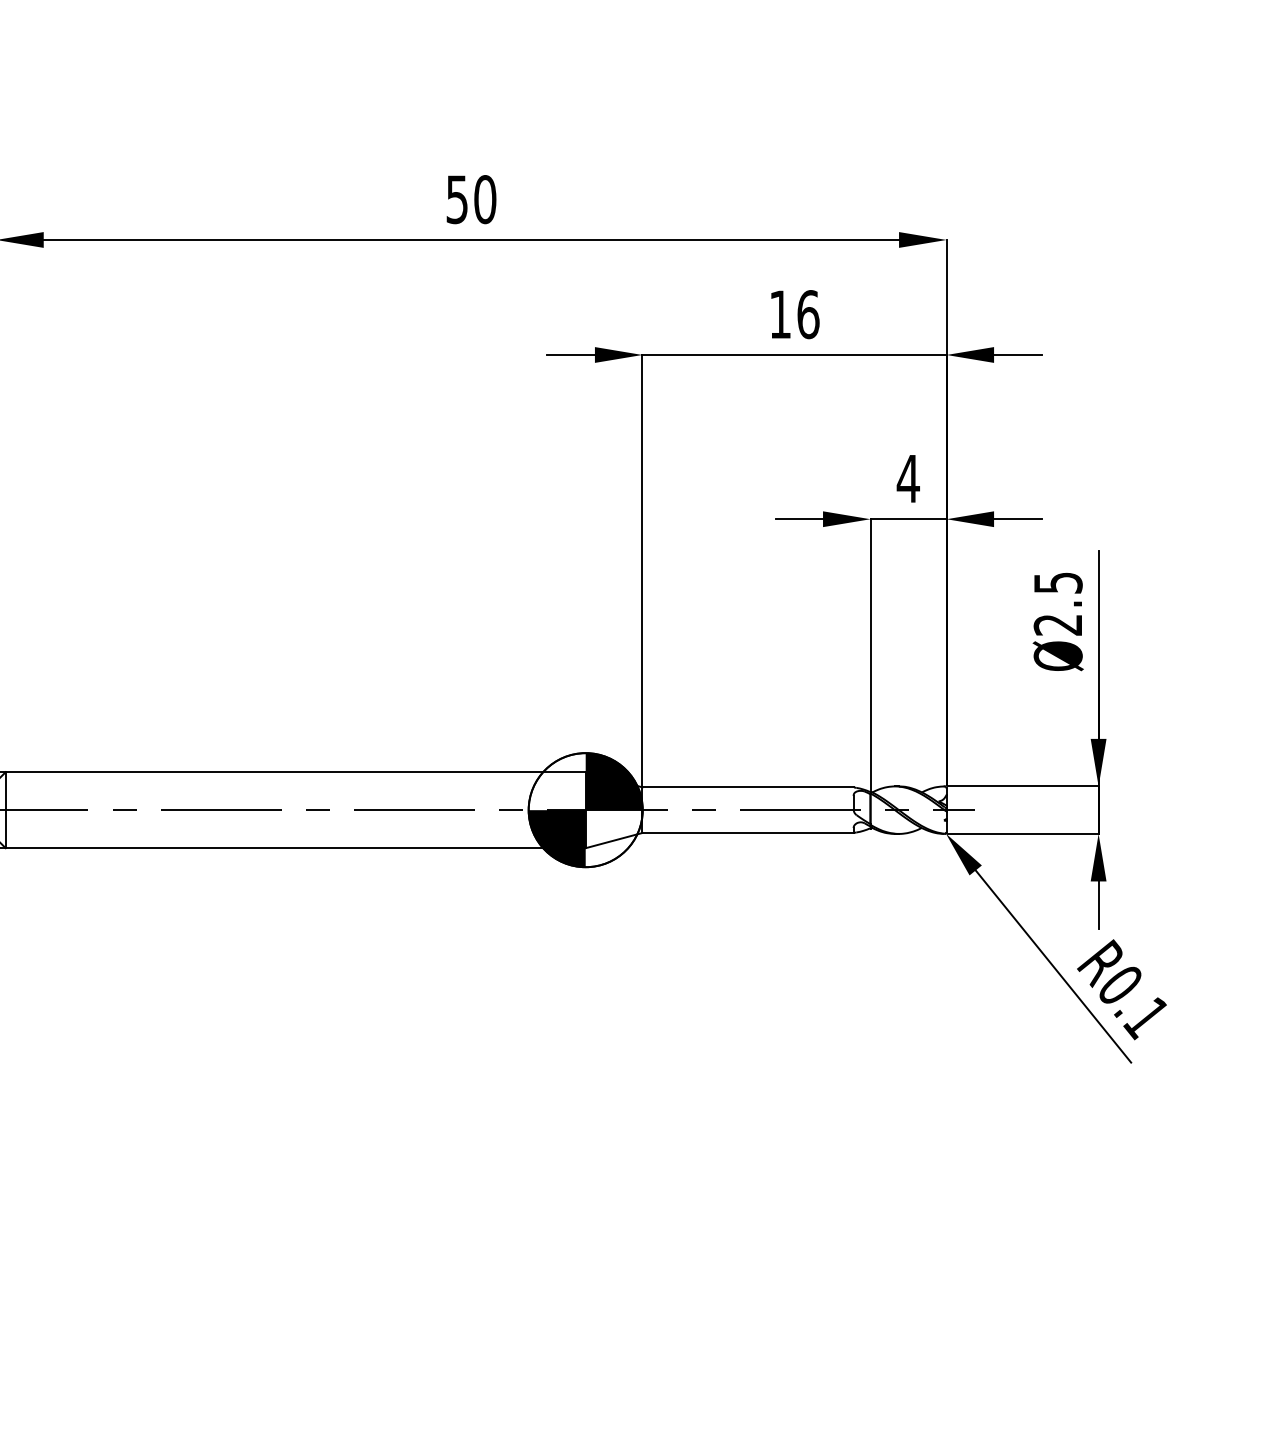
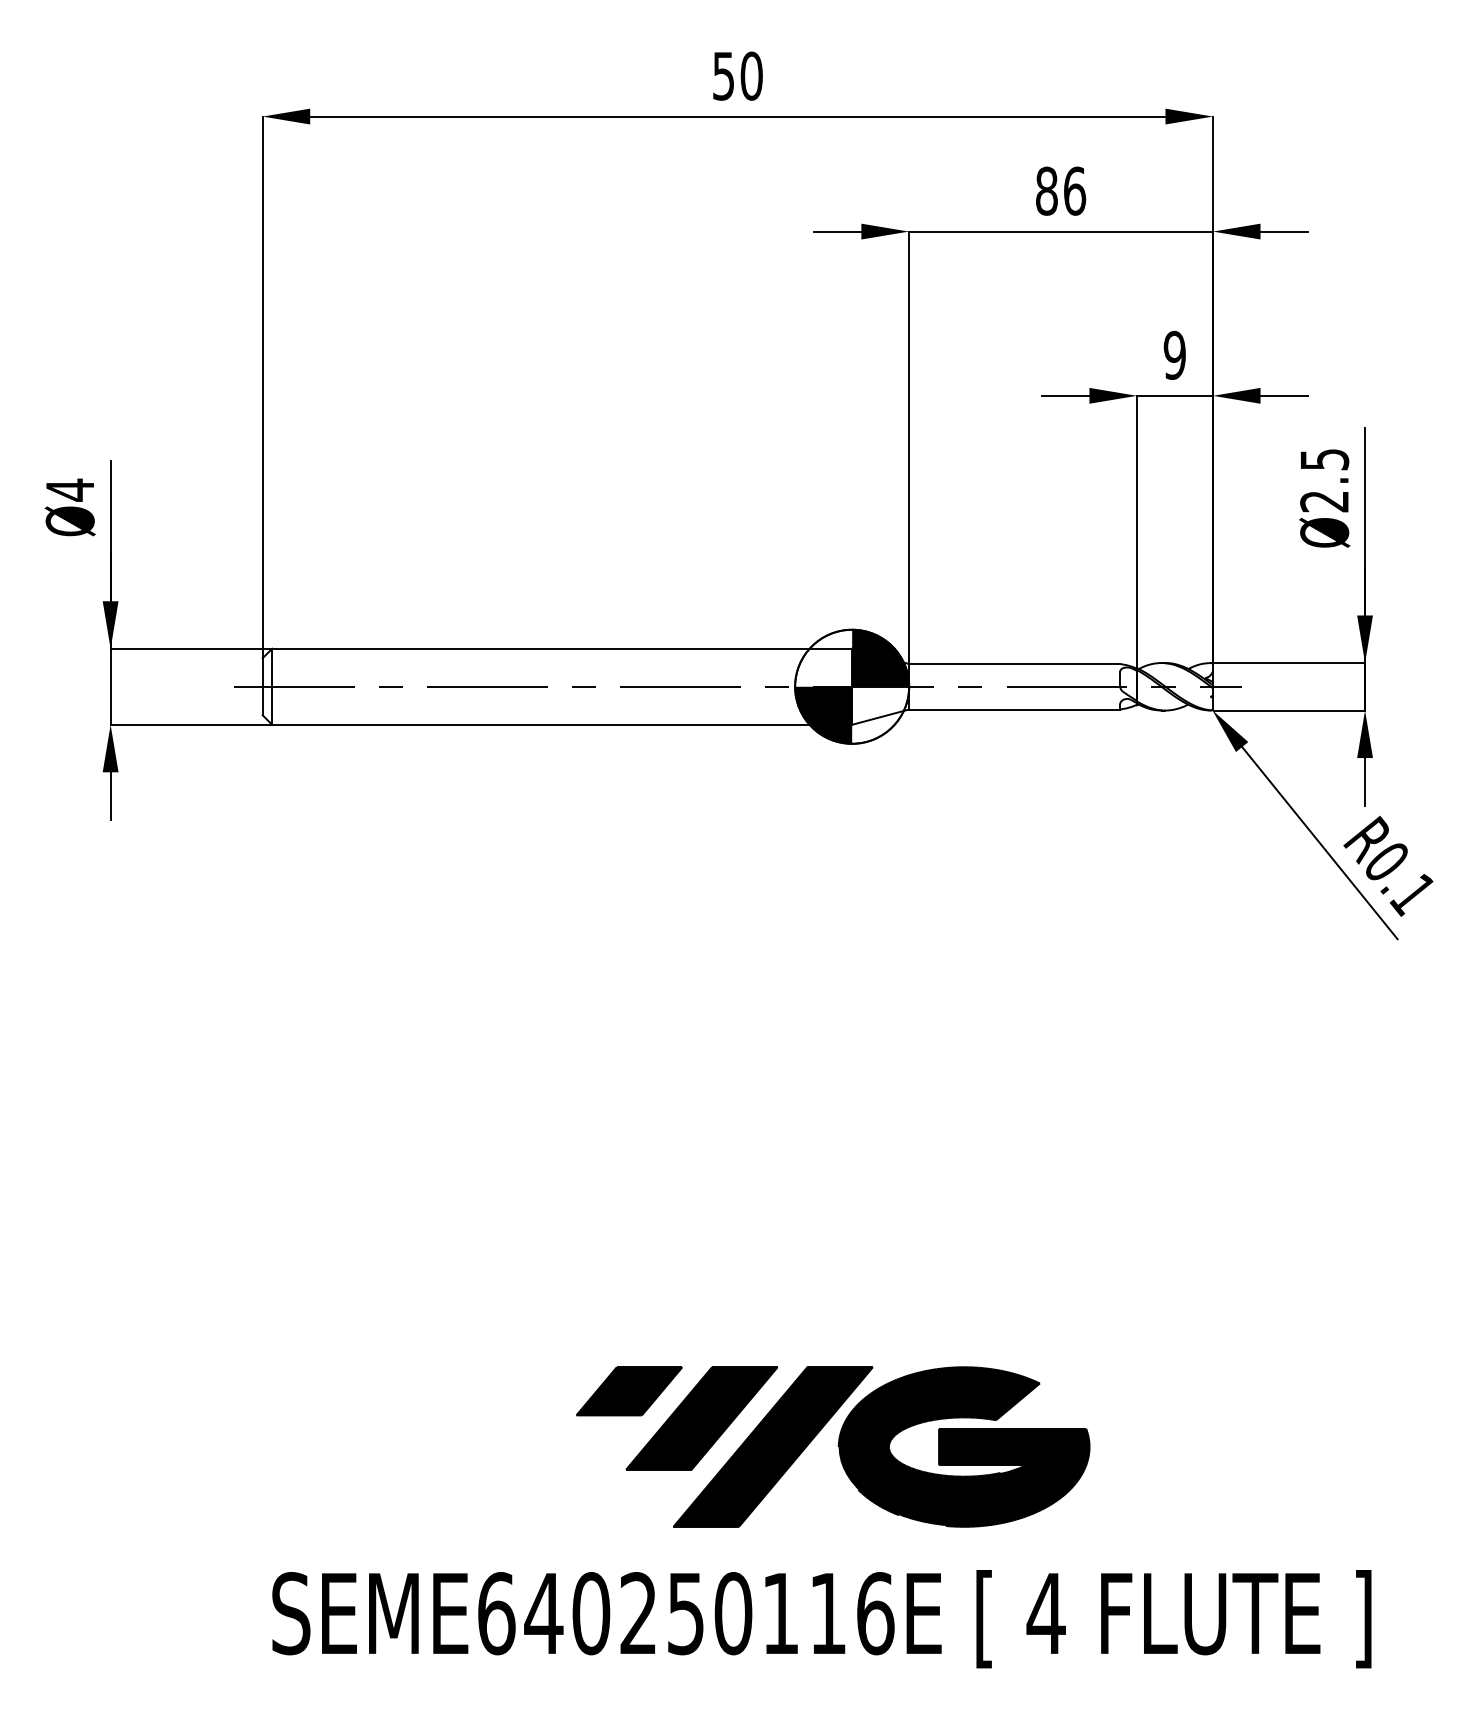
text: (780, 313) -> (1046, 190), 16 -> 86
text: (908, 478) -> (1174, 355), 4 -> 9

